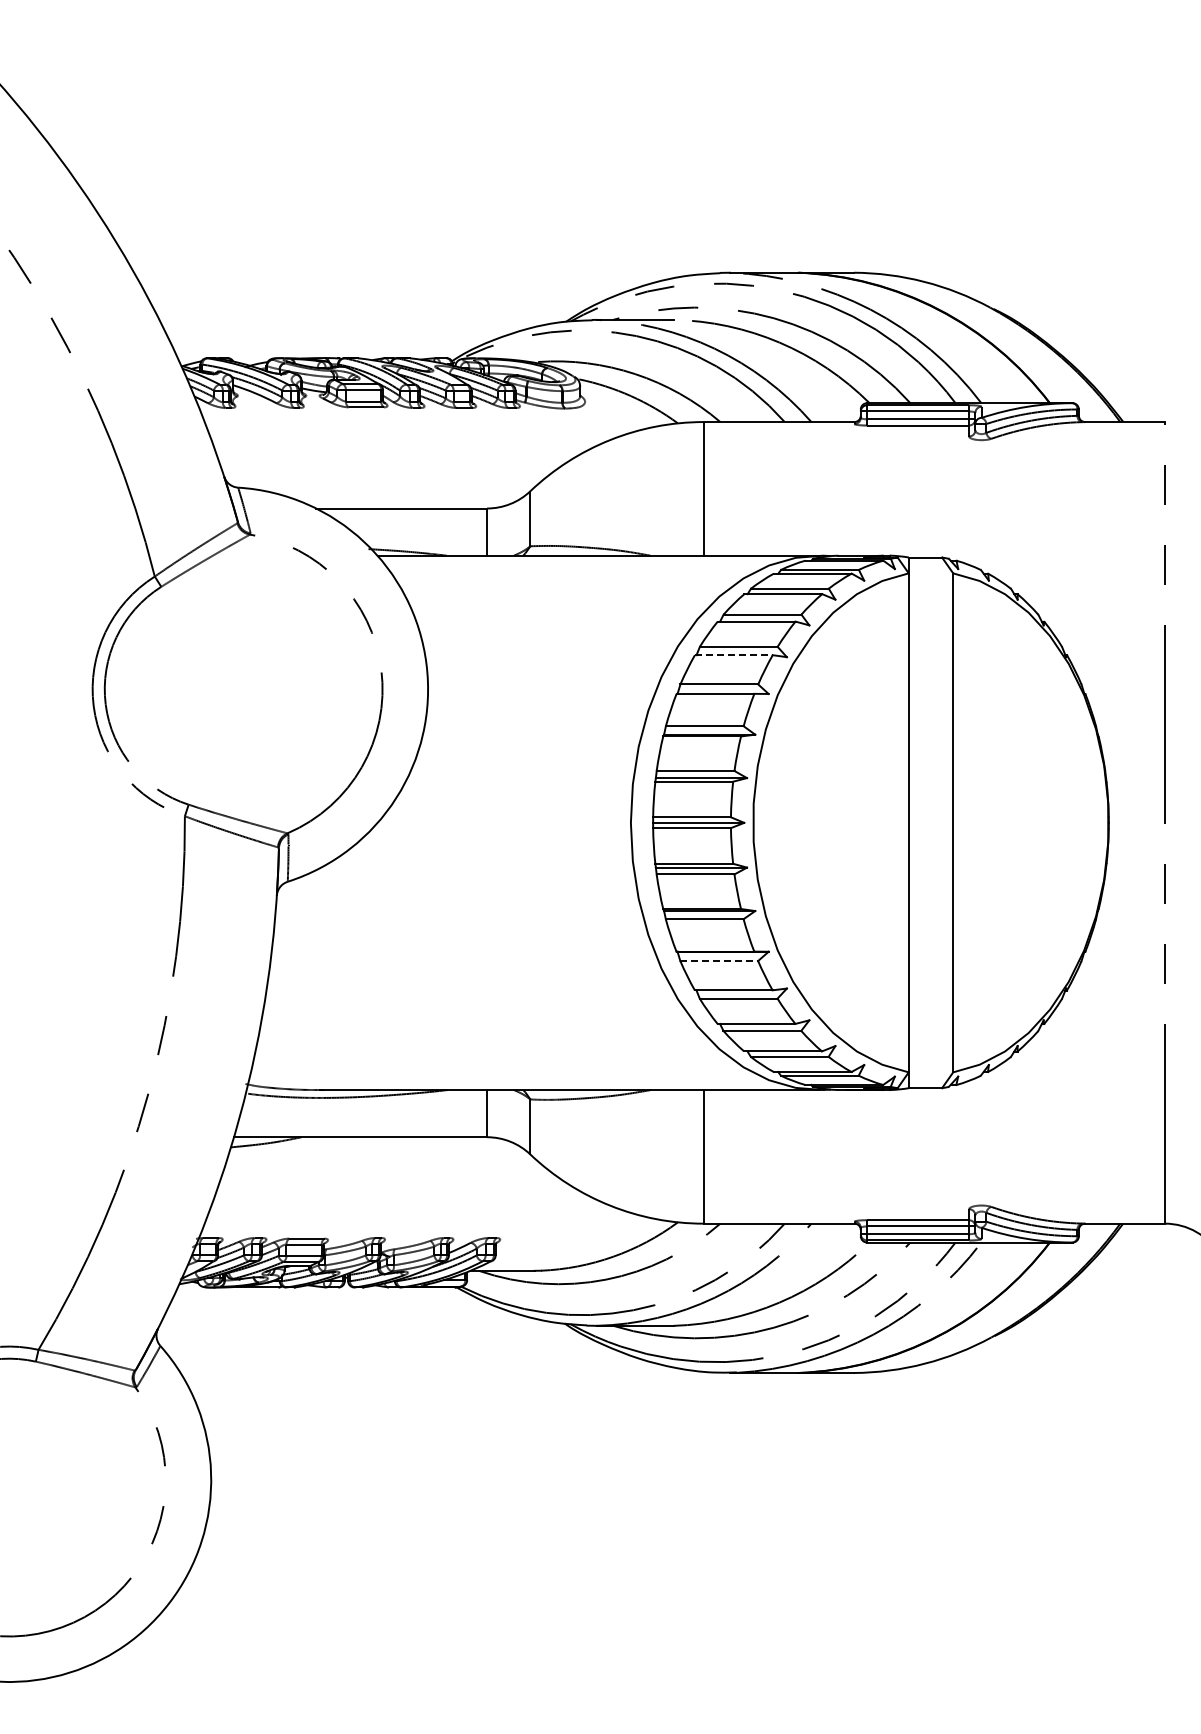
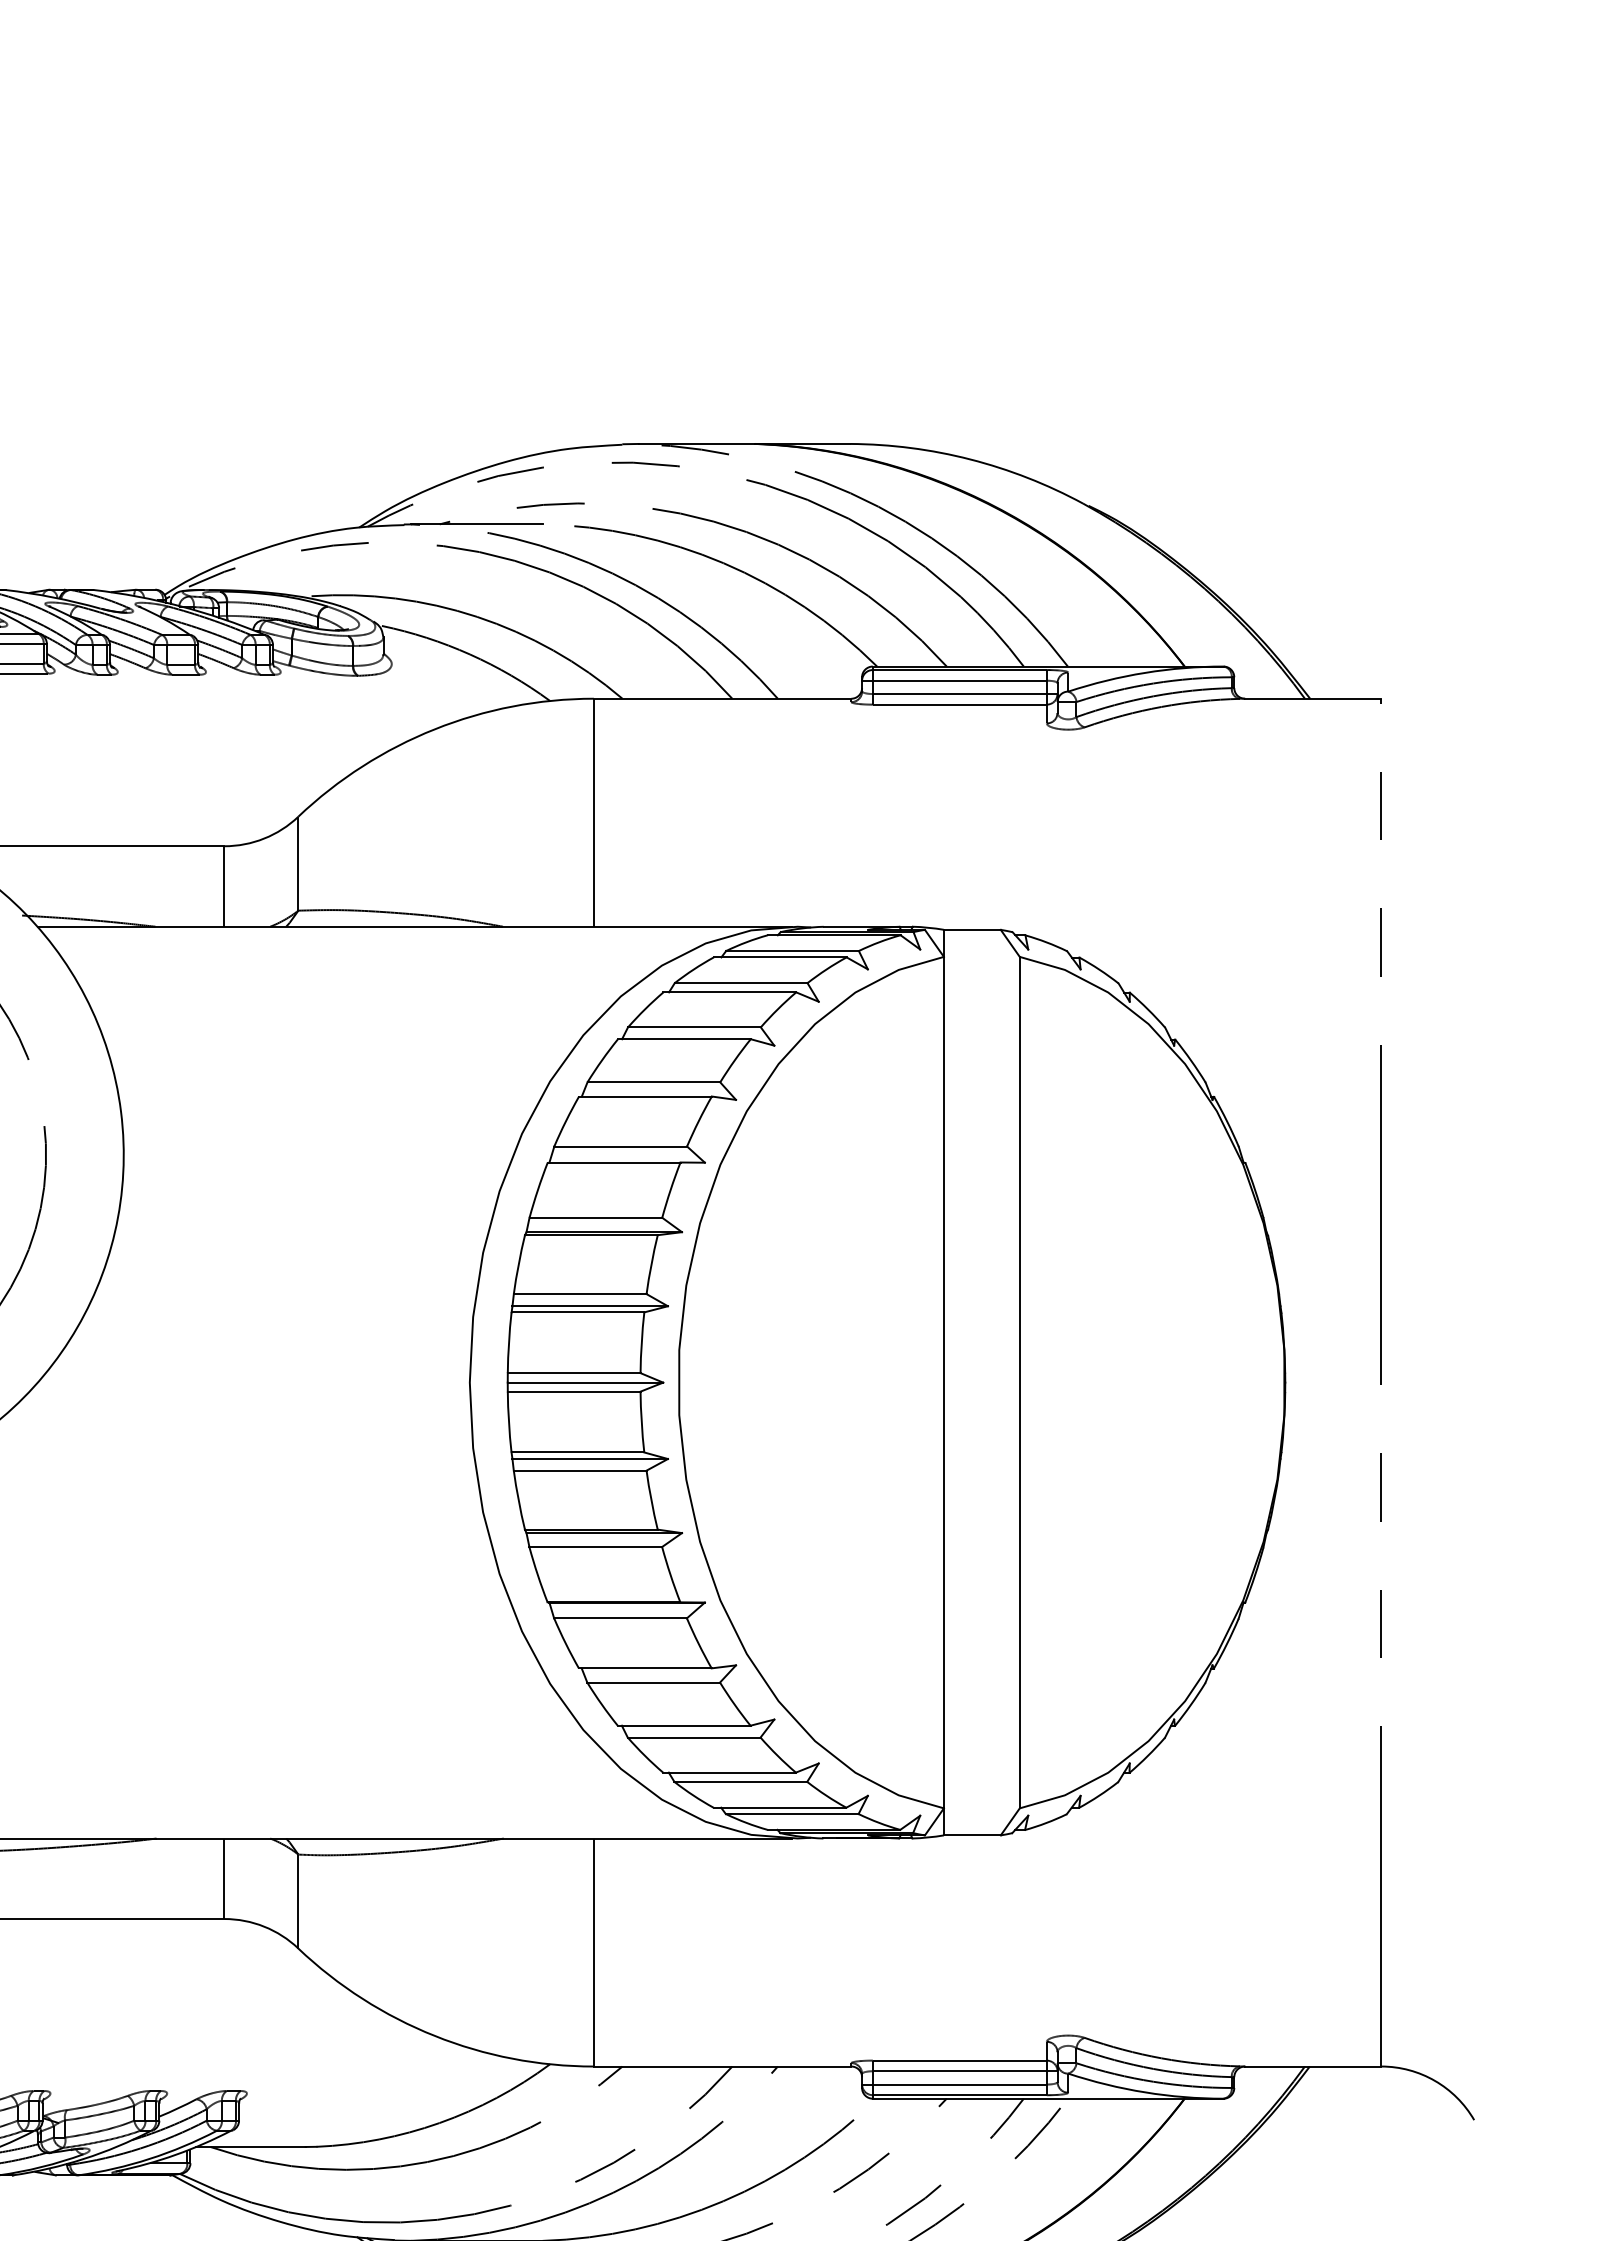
line: (733, 655) -> (644, 1097), dashed -> solid
line: (719, 961) -> (620, 1619), dashed -> solid

